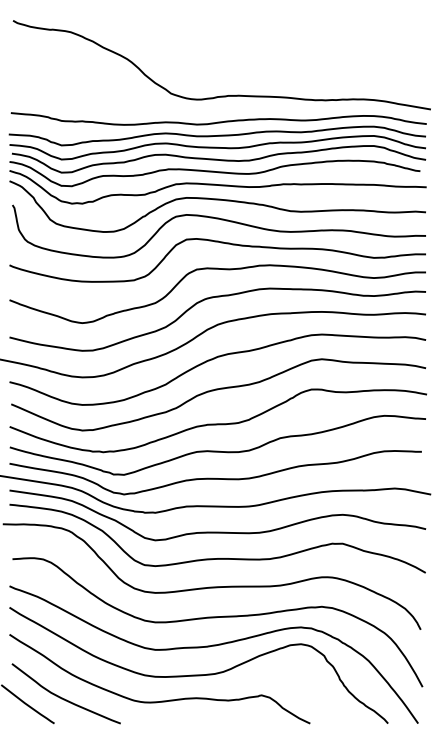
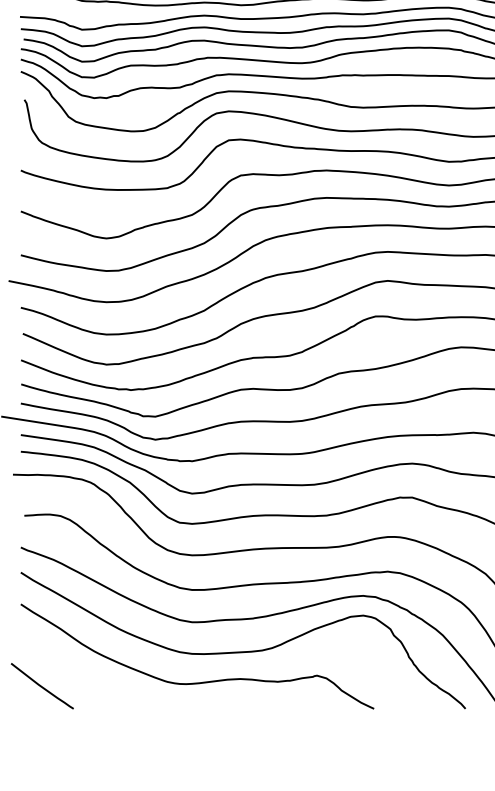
curve: (62, 697) -> (83, 678), removed

